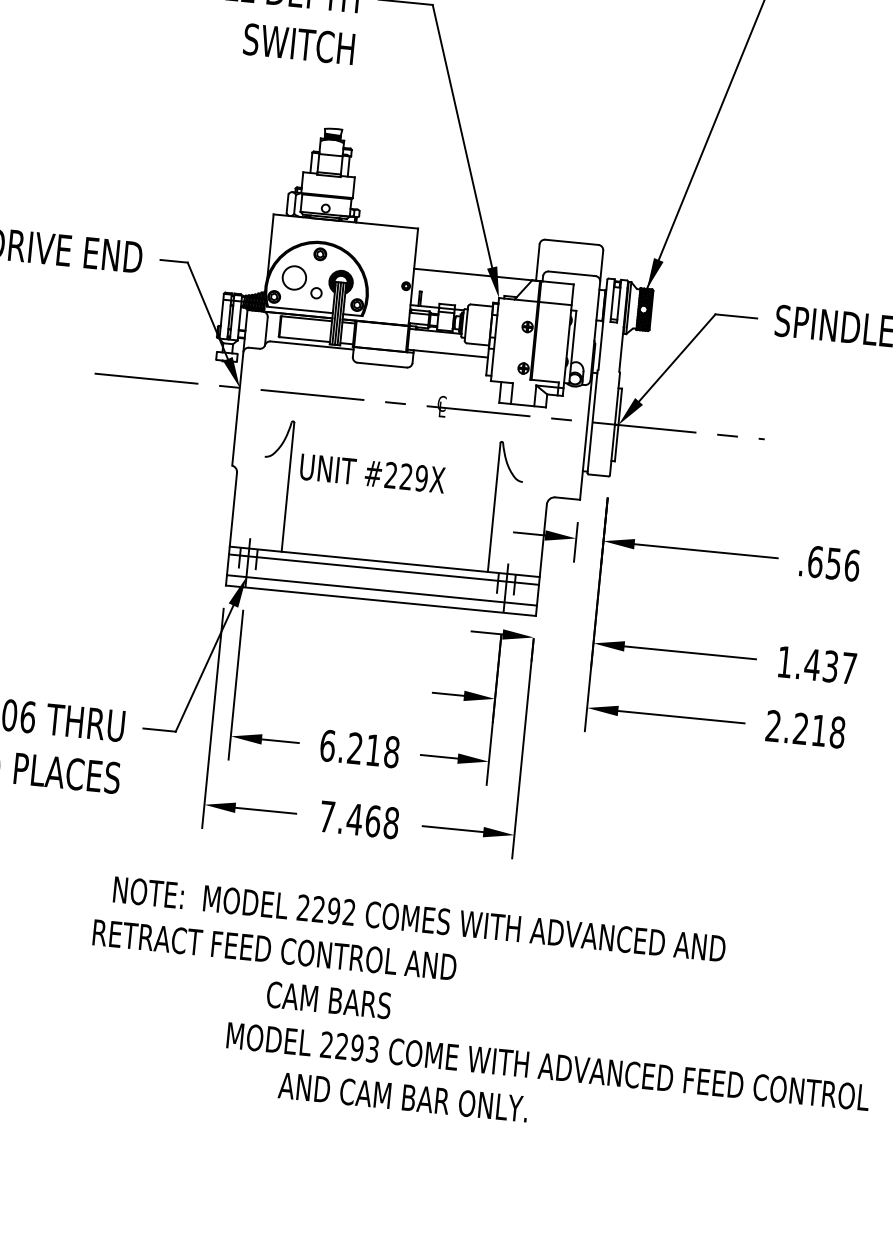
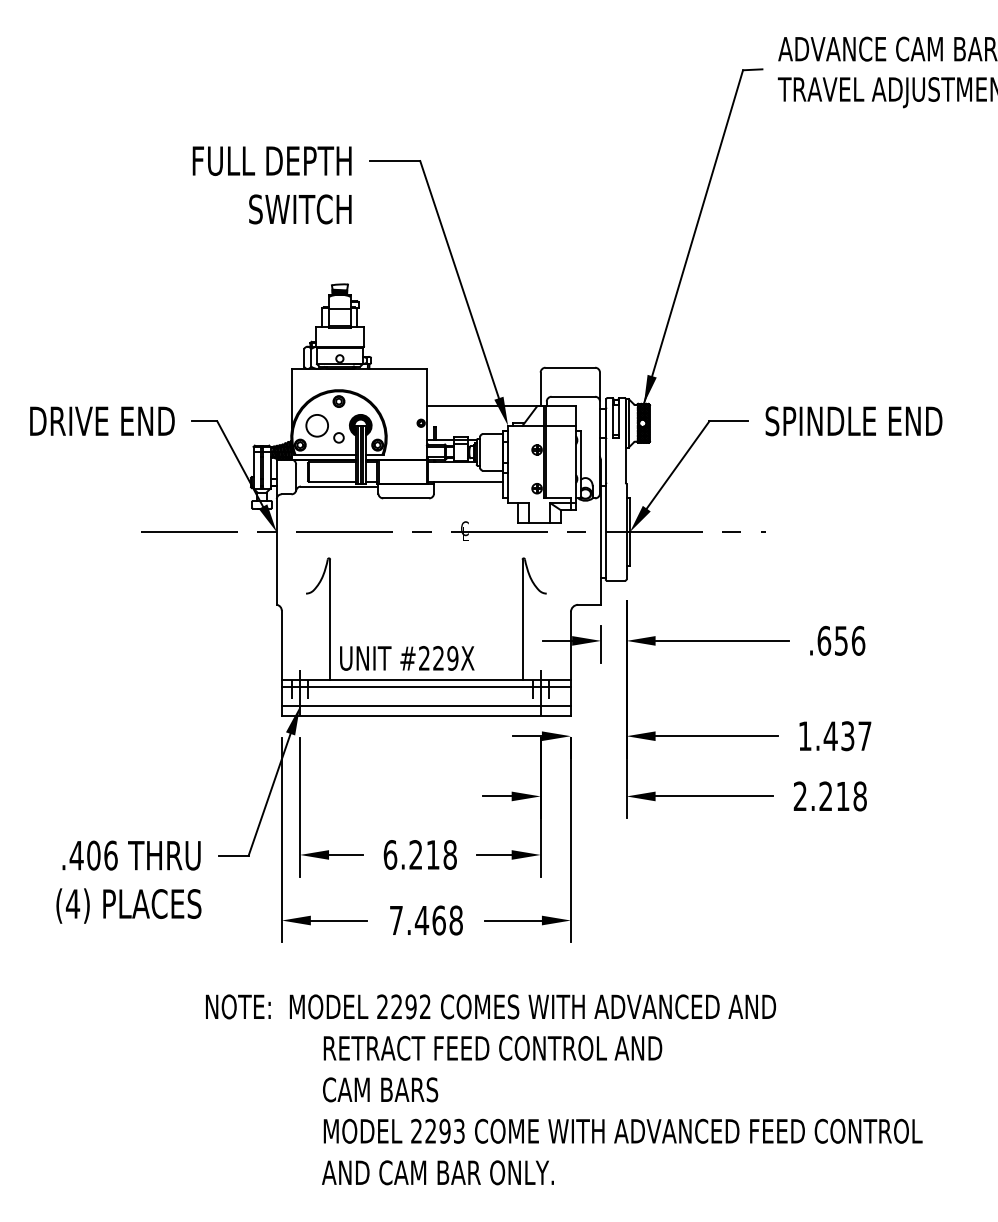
text: (372, 473) -> (407, 658), moved
text: (274, 950) -> (492, 1048), moved
text: (328, 999) -> (380, 1089), moved
text: (402, 1096) -> (437, 1172), moved

